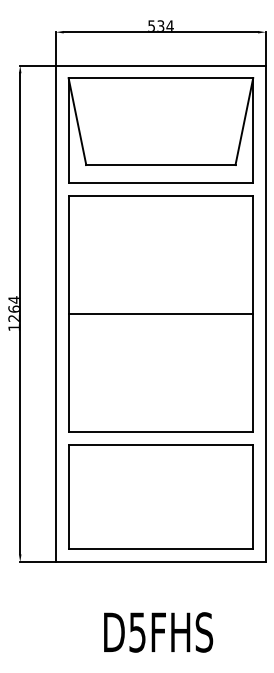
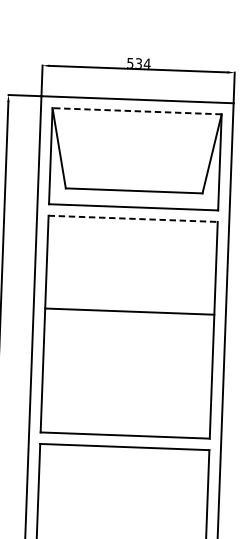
line: (160, 78) -> (136, 111), solid -> dashed
line: (161, 195) -> (133, 218), solid -> dashed
line: (160, 313) -> (129, 311), moved

